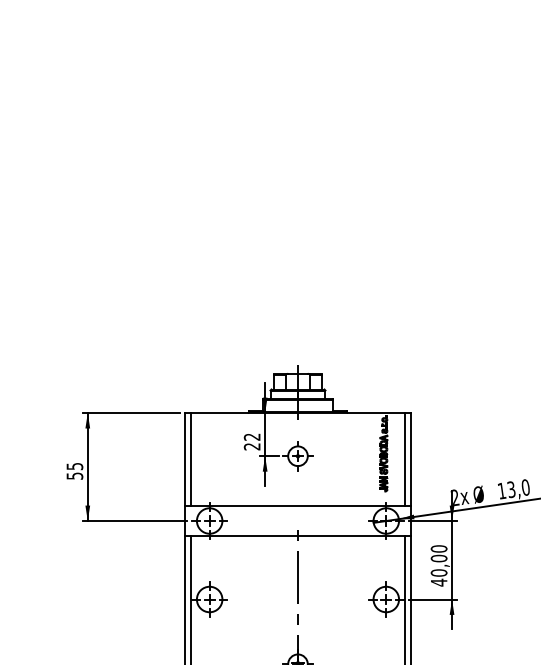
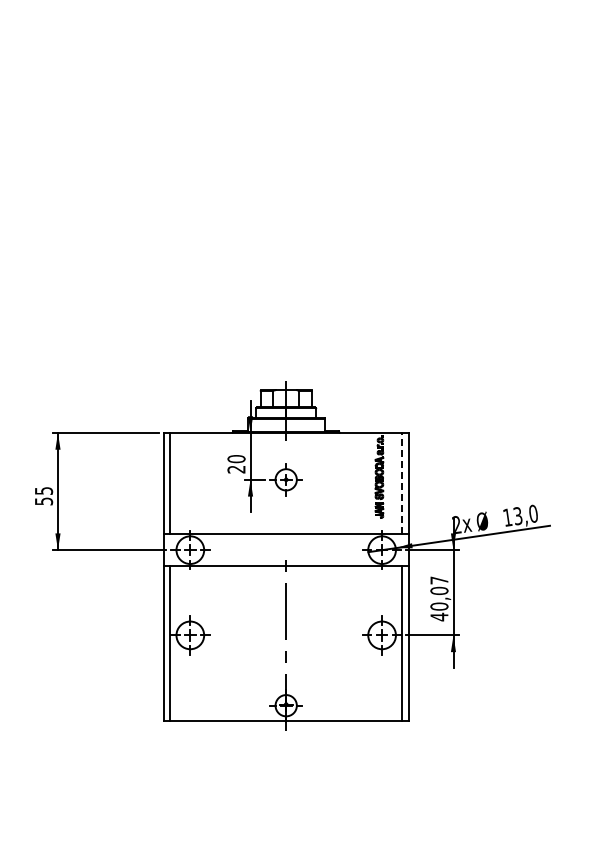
text: (252, 437) -> (236, 459), 22 -> 20
line: (405, 459) -> (402, 483), solid -> dashed
text: (439, 548) -> (439, 580), 40,00 -> 40,07

